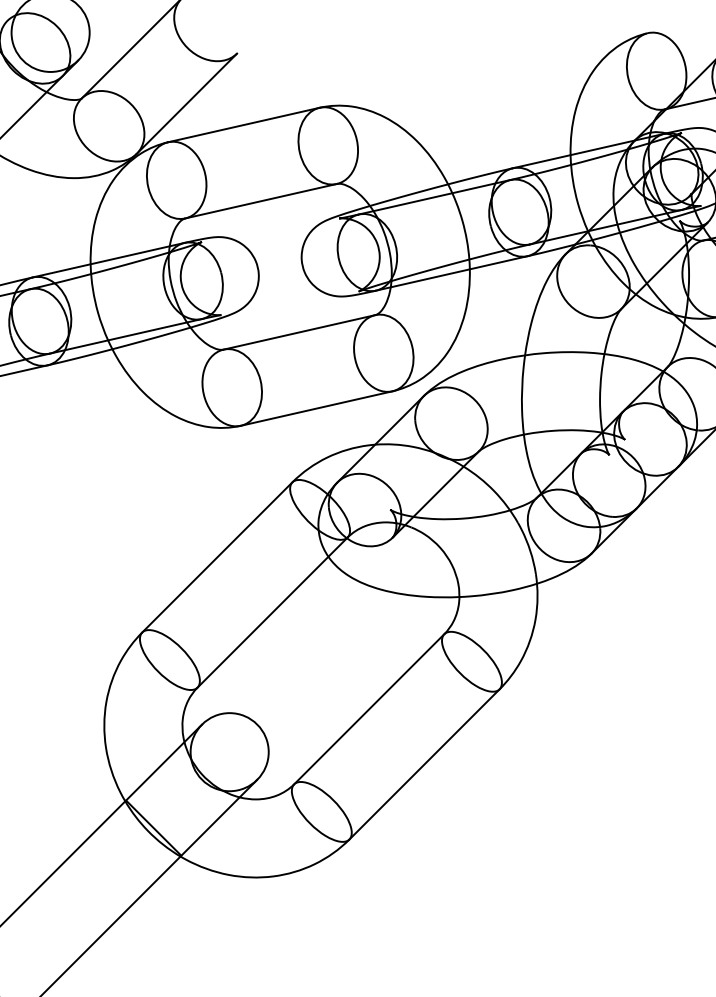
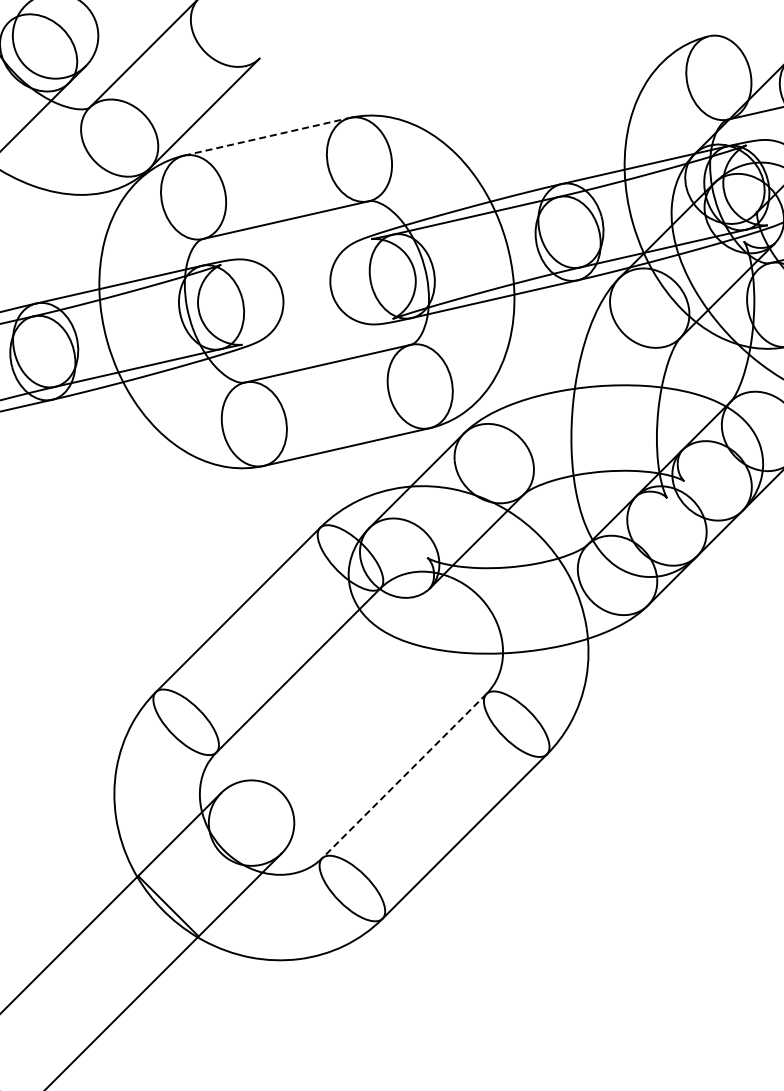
line: (244, 124) -> (267, 136), solid -> dashed
line: (368, 709) -> (403, 776), solid -> dashed

